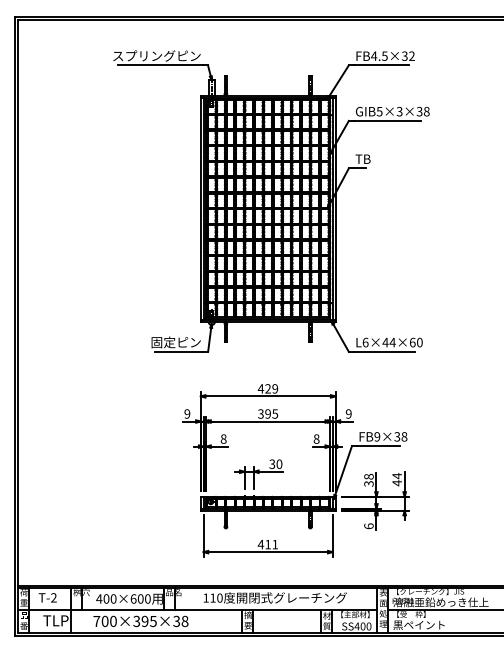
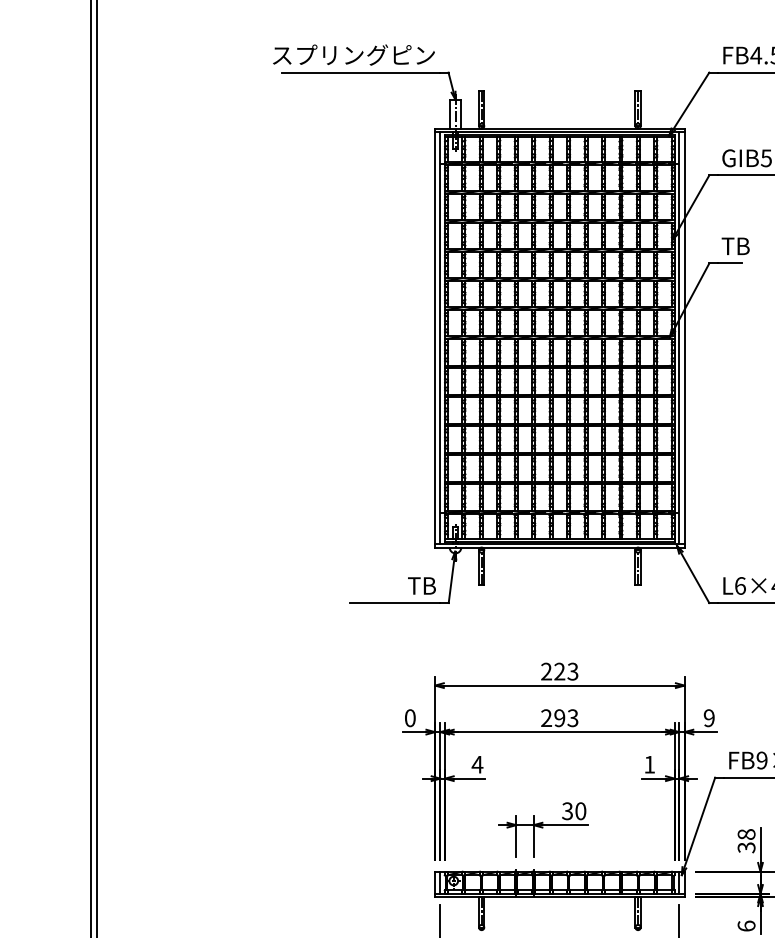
text: (176, 342) -> (390, 585), 固定ピン -> TB
text: (267, 388) -> (558, 670), 429 -> 223
text: (187, 413) -> (410, 717), 9 -> 0
text: (268, 413) -> (560, 717), 395 -> 293
text: (223, 438) -> (477, 763), 8 -> 4
text: (316, 438) -> (649, 763), 8 -> 1

